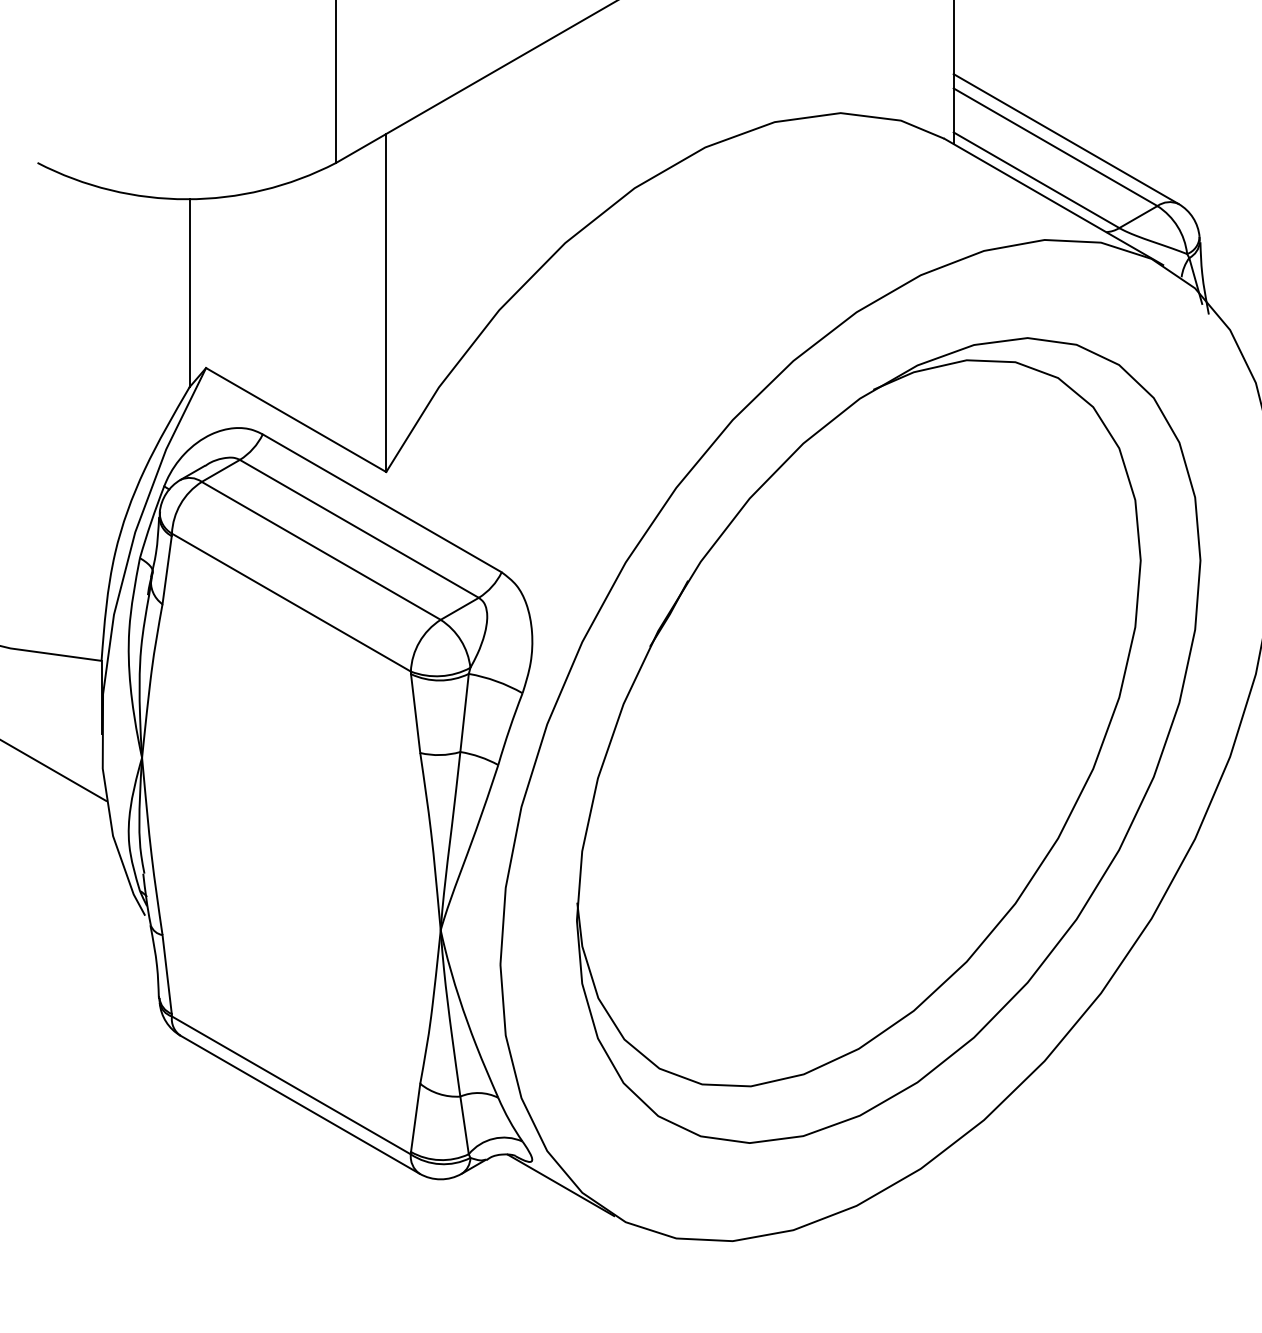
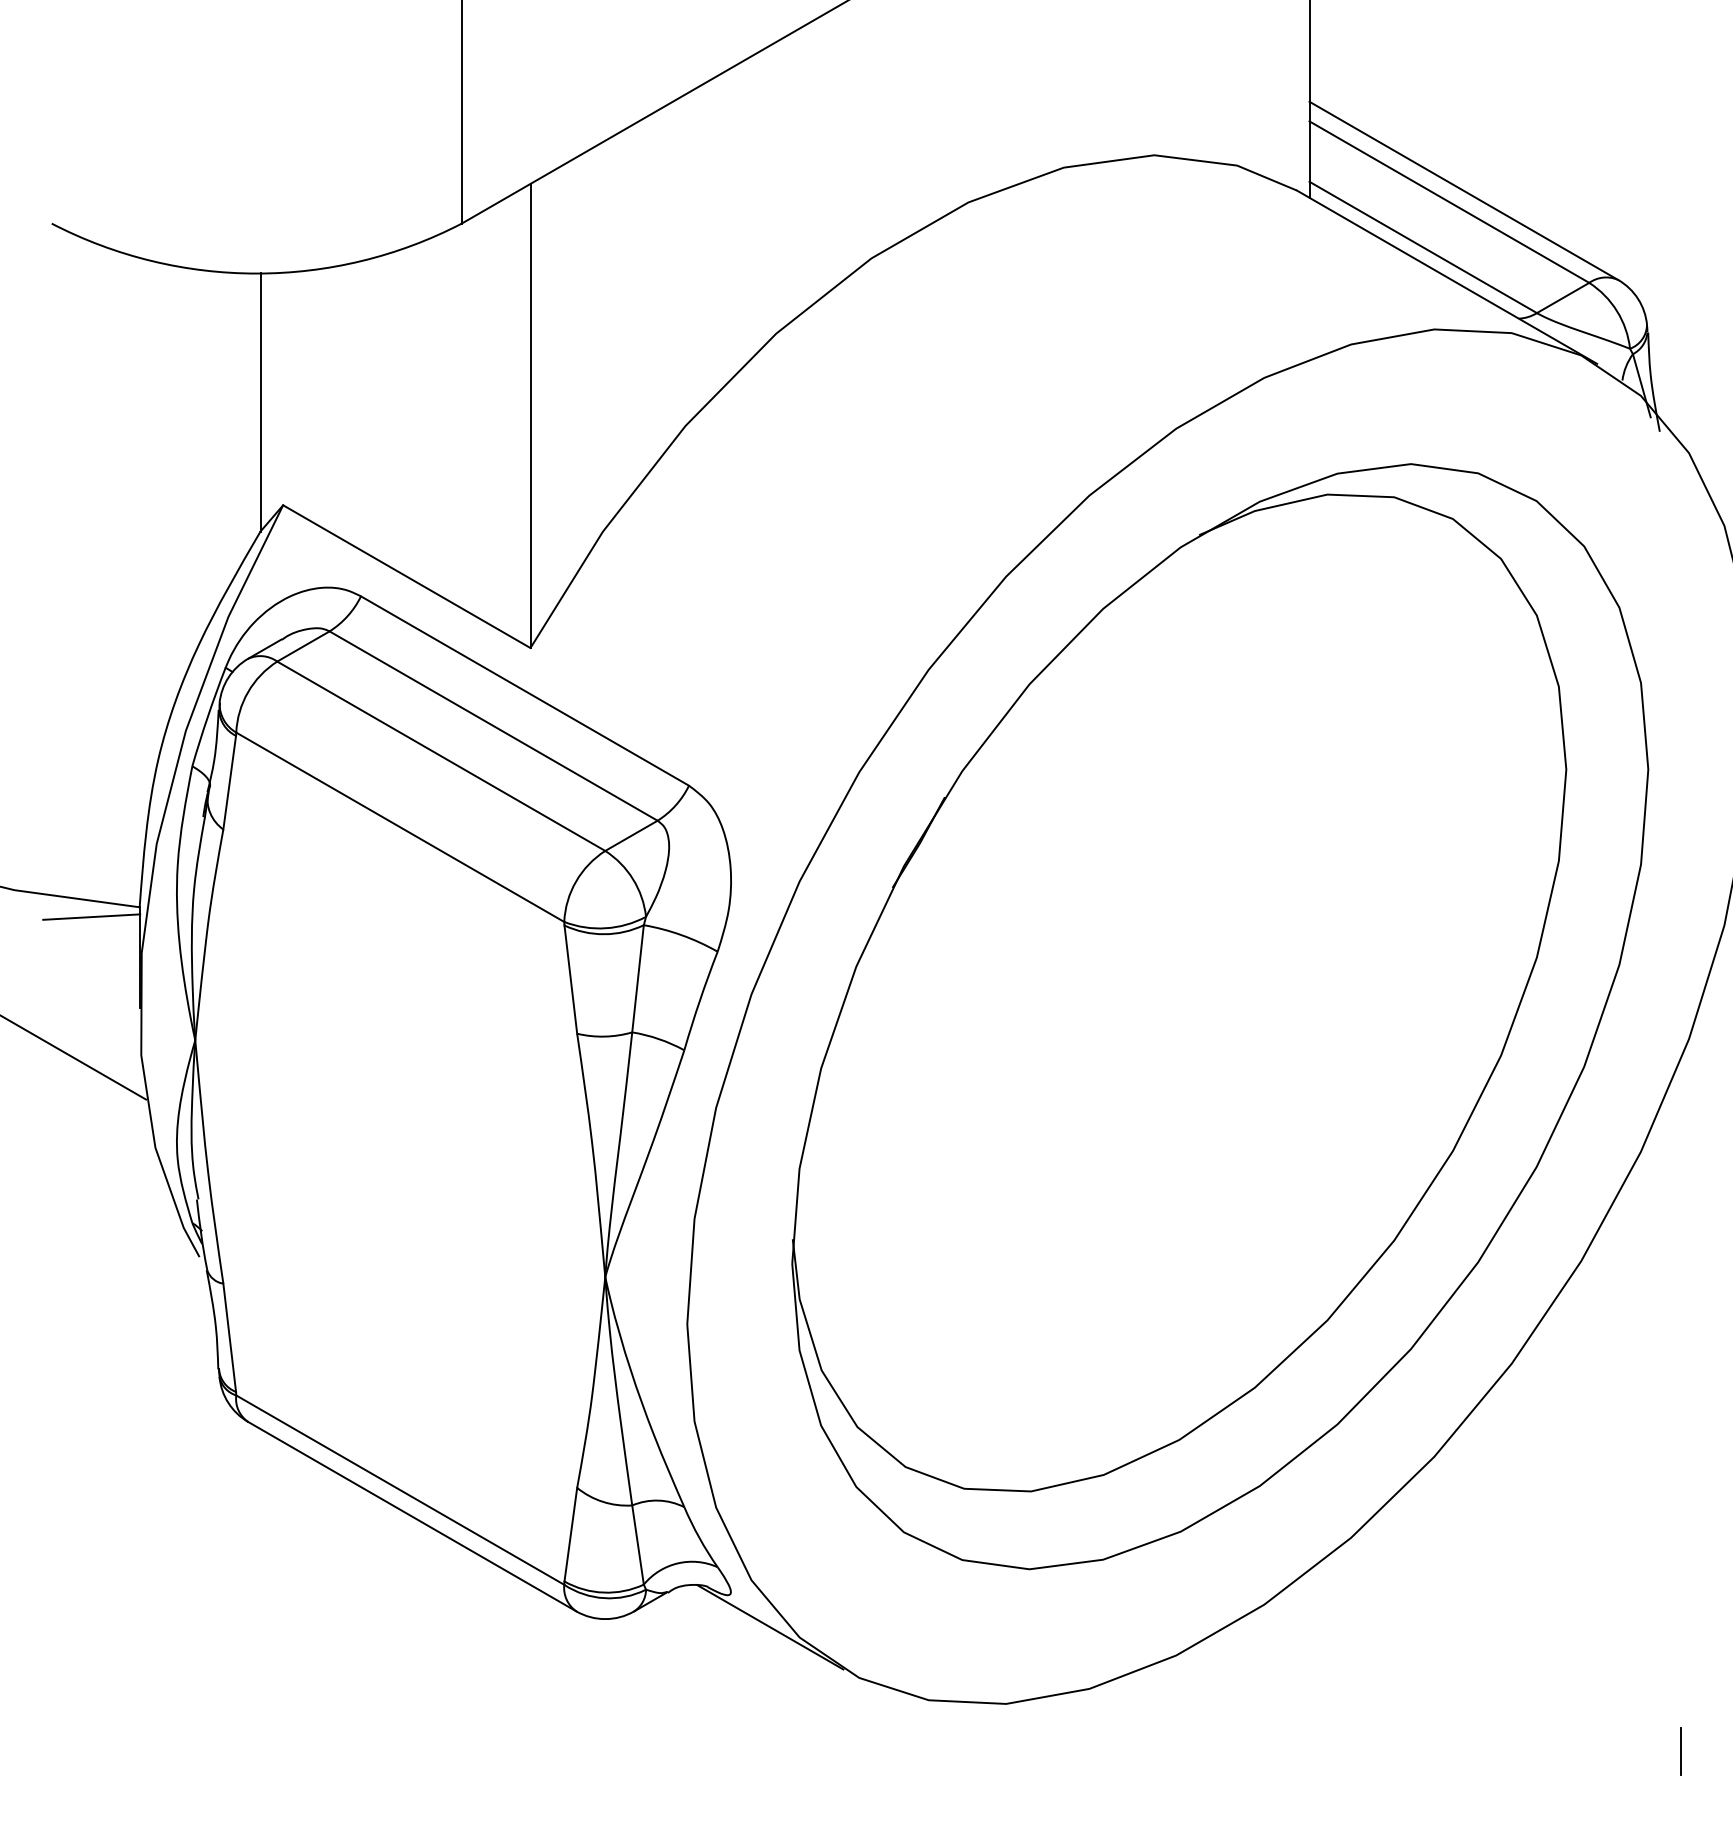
line: (66, 667) -> (91, 916), added
line: (1224, 1275) -> (1681, 1751), added

